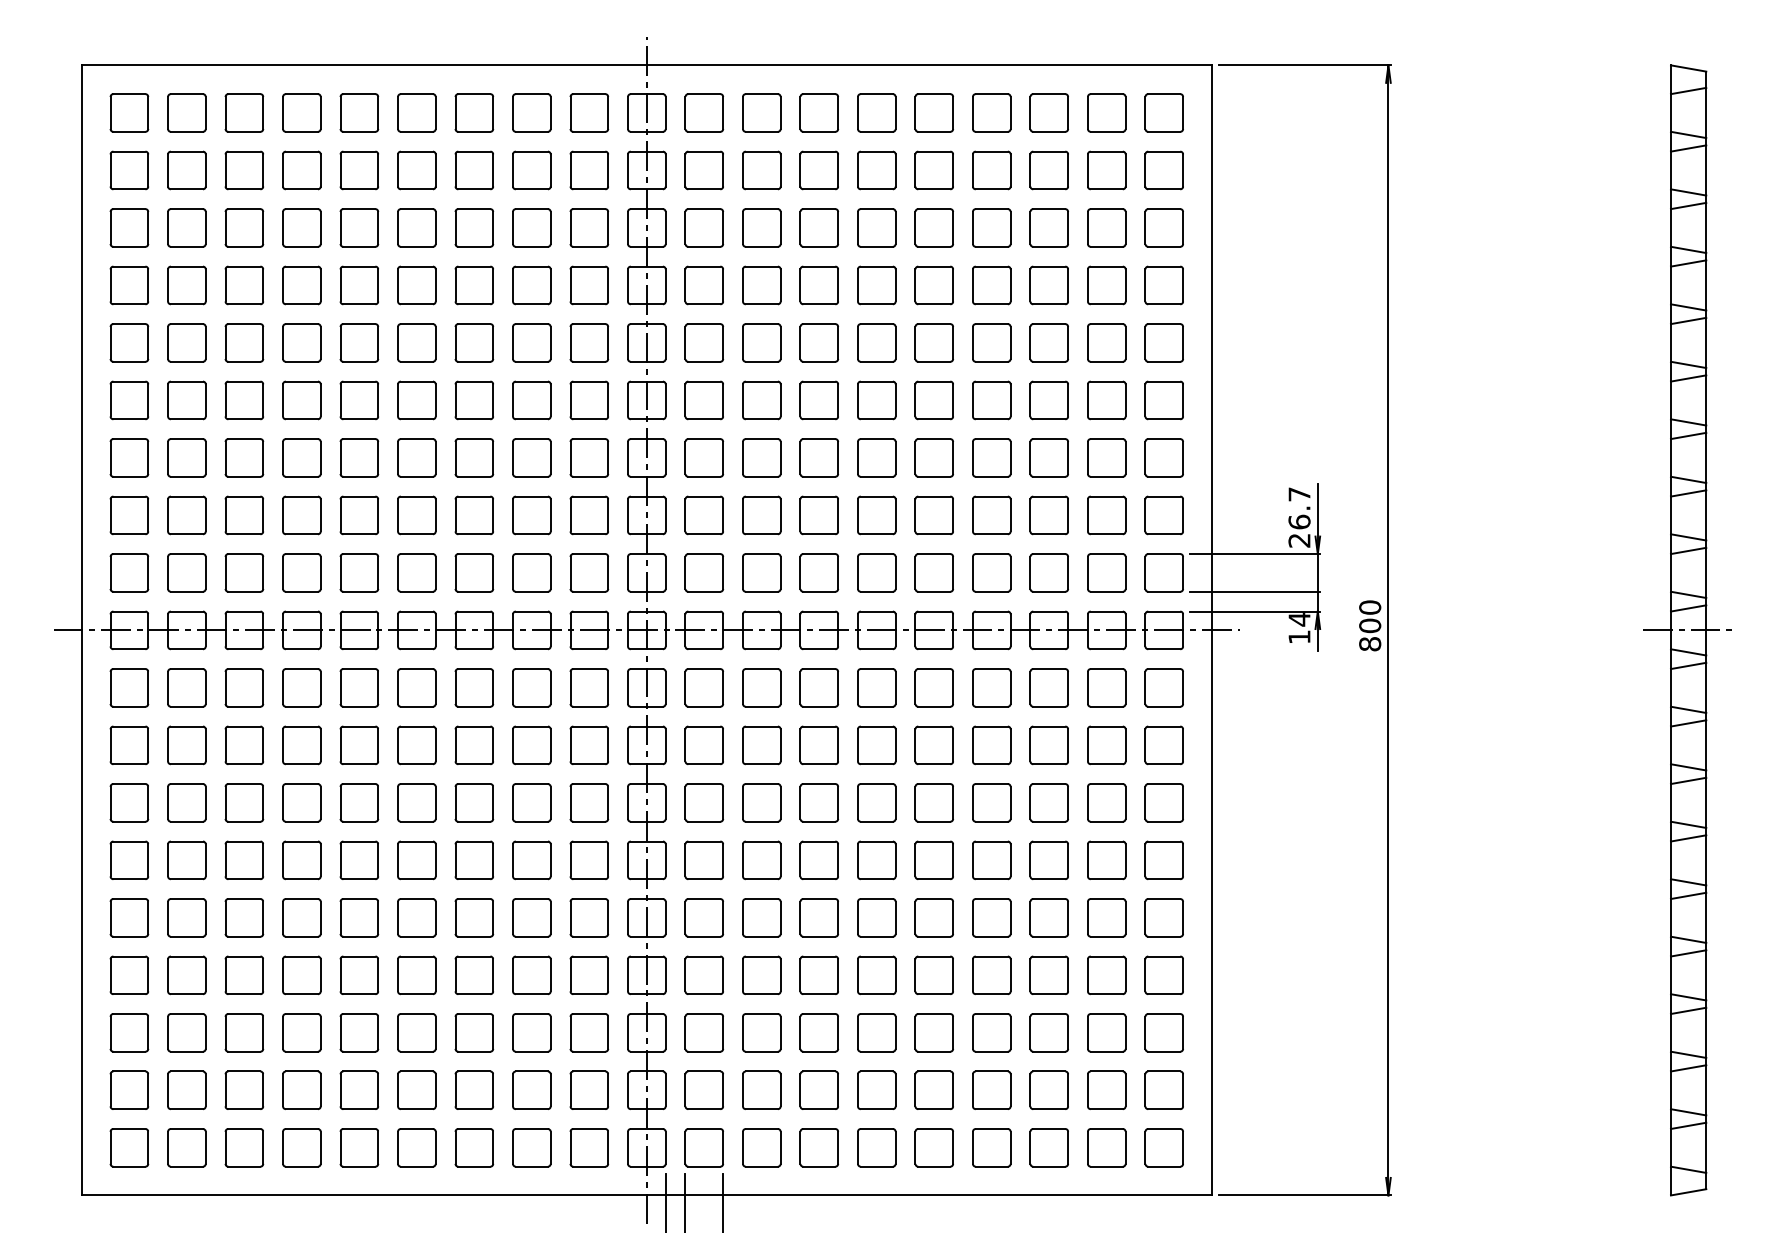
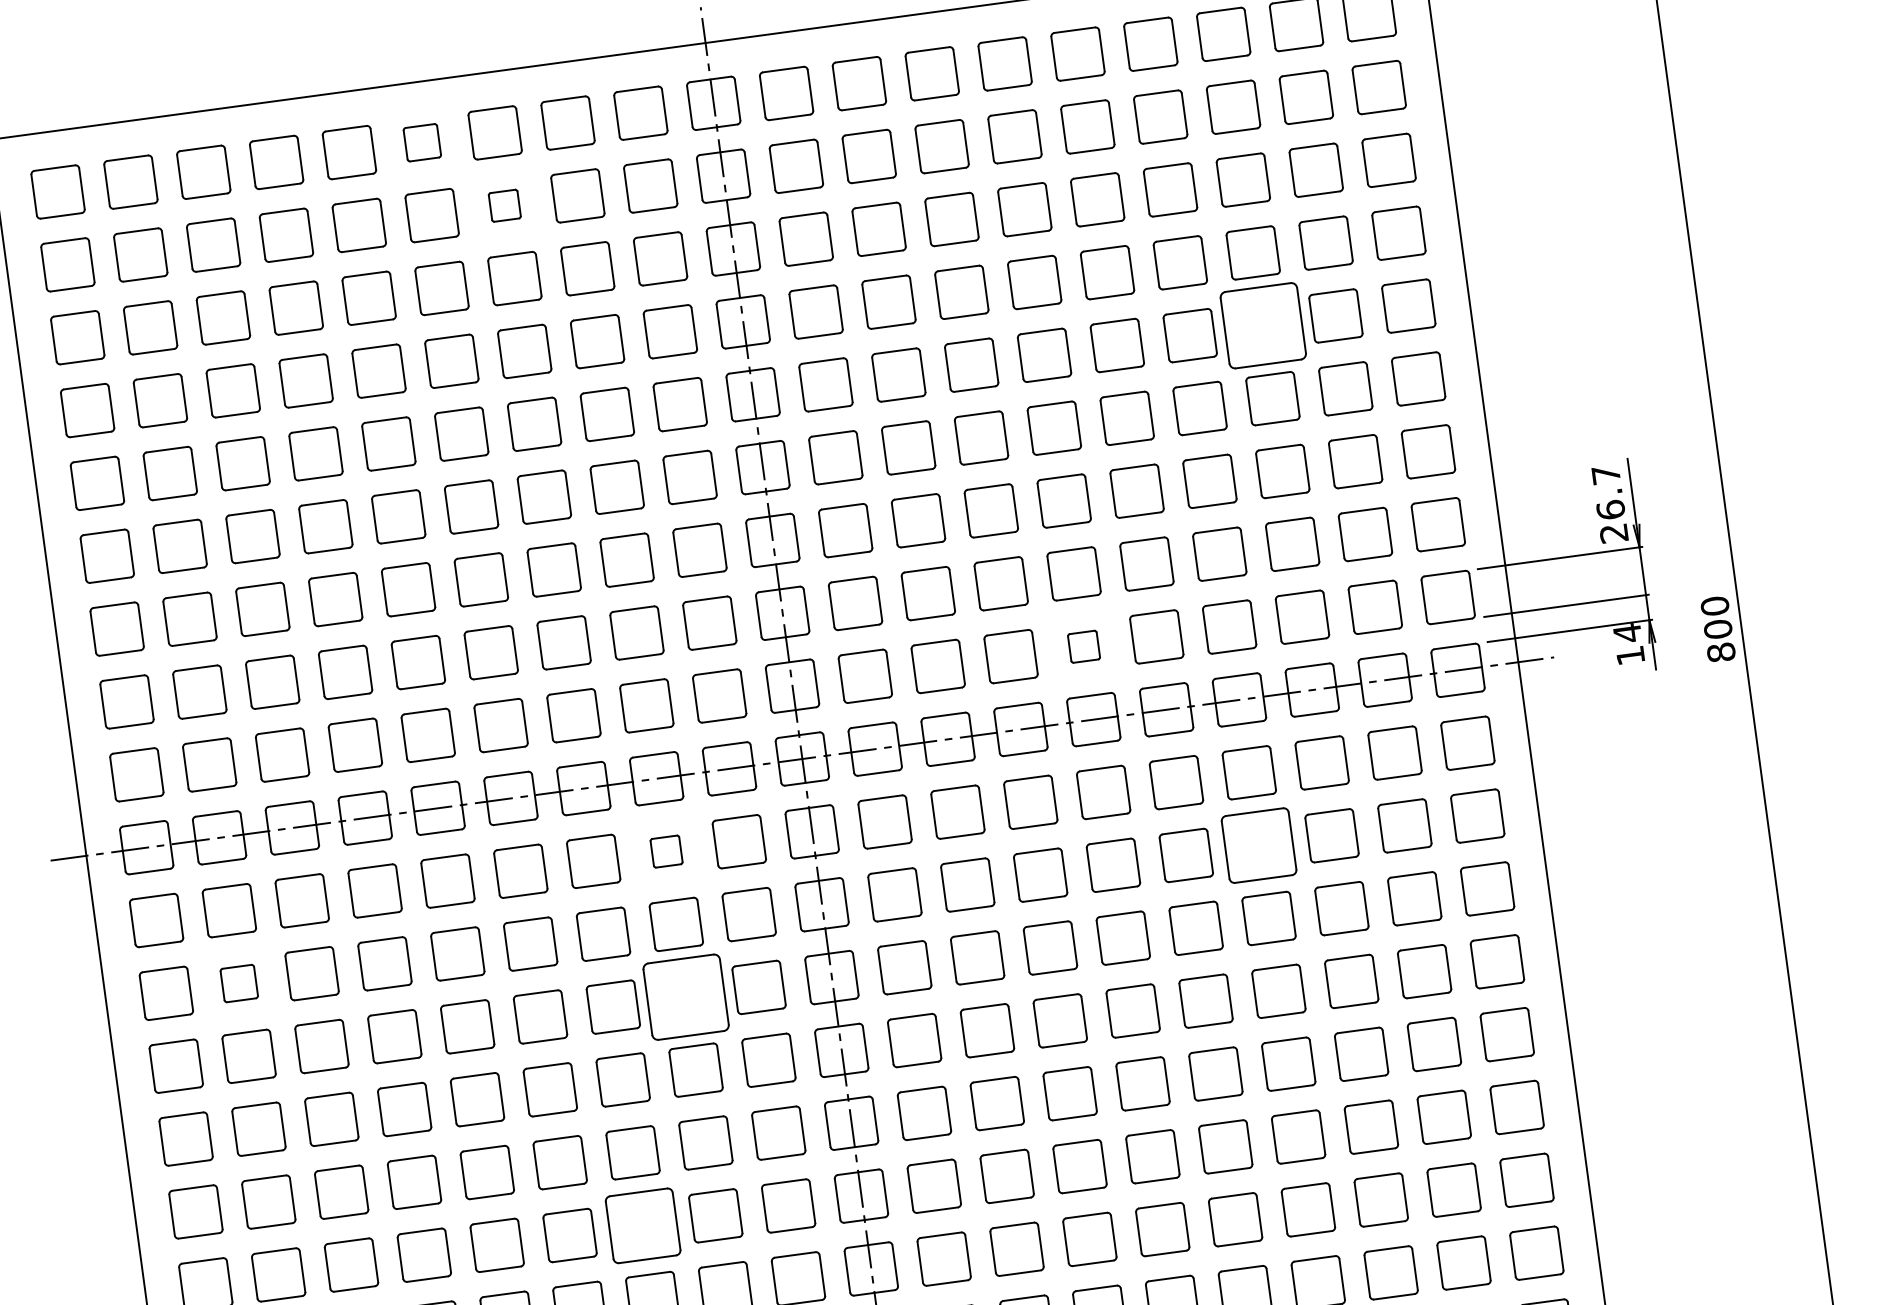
part: (416, 112) -> (421, 142), size x0.7
part: (473, 170) -> (503, 205), size x0.6
part: (1048, 342) -> (1262, 325), size x1.6
part: (876, 572) -> (1083, 646), size x0.6
part: (531, 687) -> (665, 851), size x0.6
part: (186, 745) -> (238, 983), size x0.7
part: (991, 745) -> (1258, 845), size x1.4
part: (531, 802) -> (685, 996), size x1.6
part: (473, 974) -> (641, 1224), size x1.4

